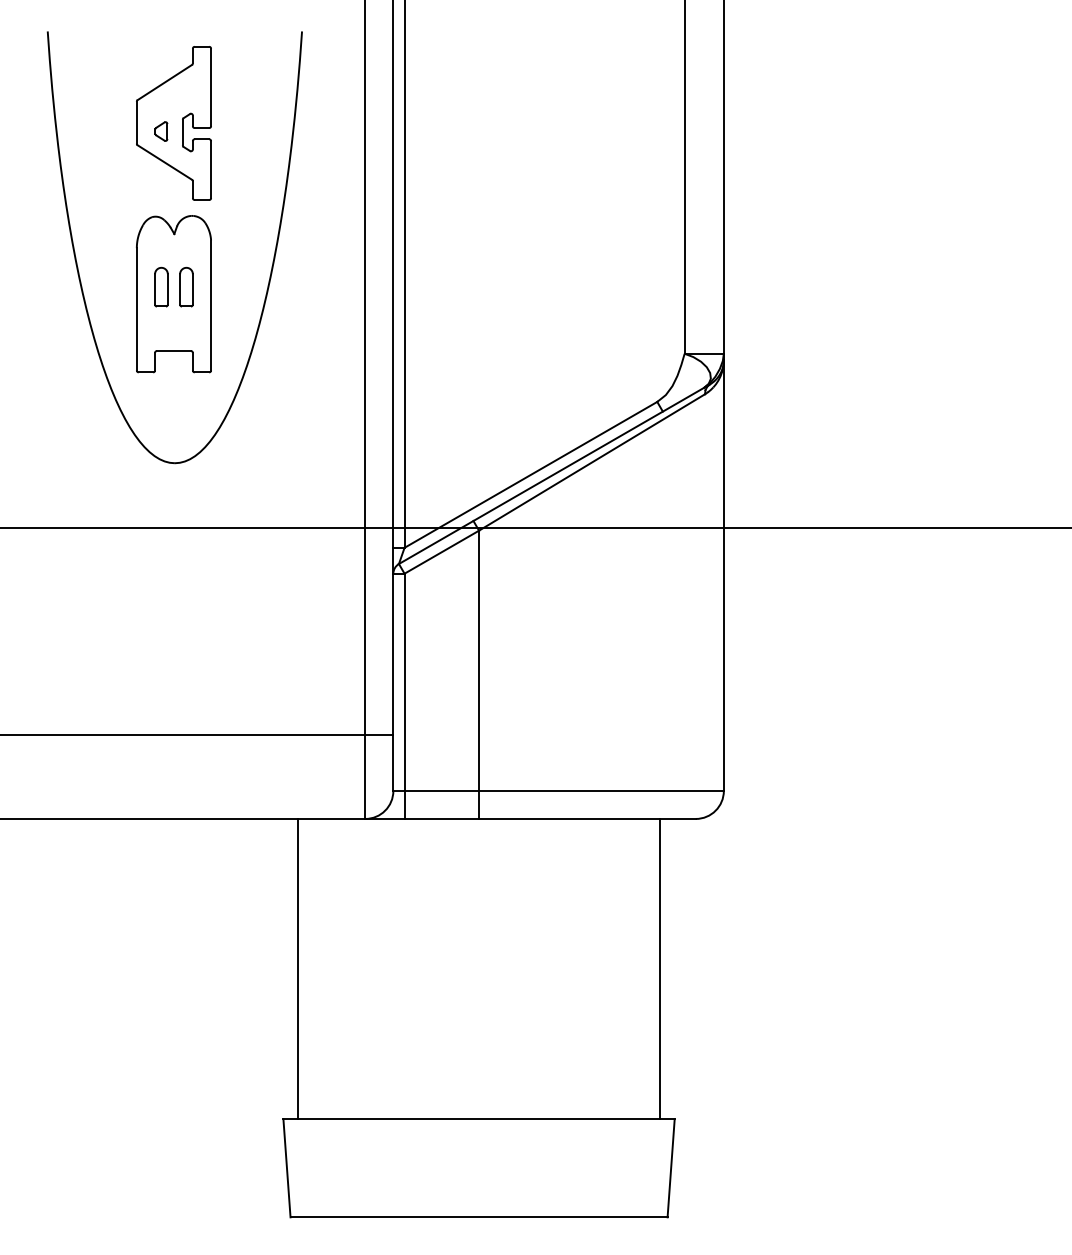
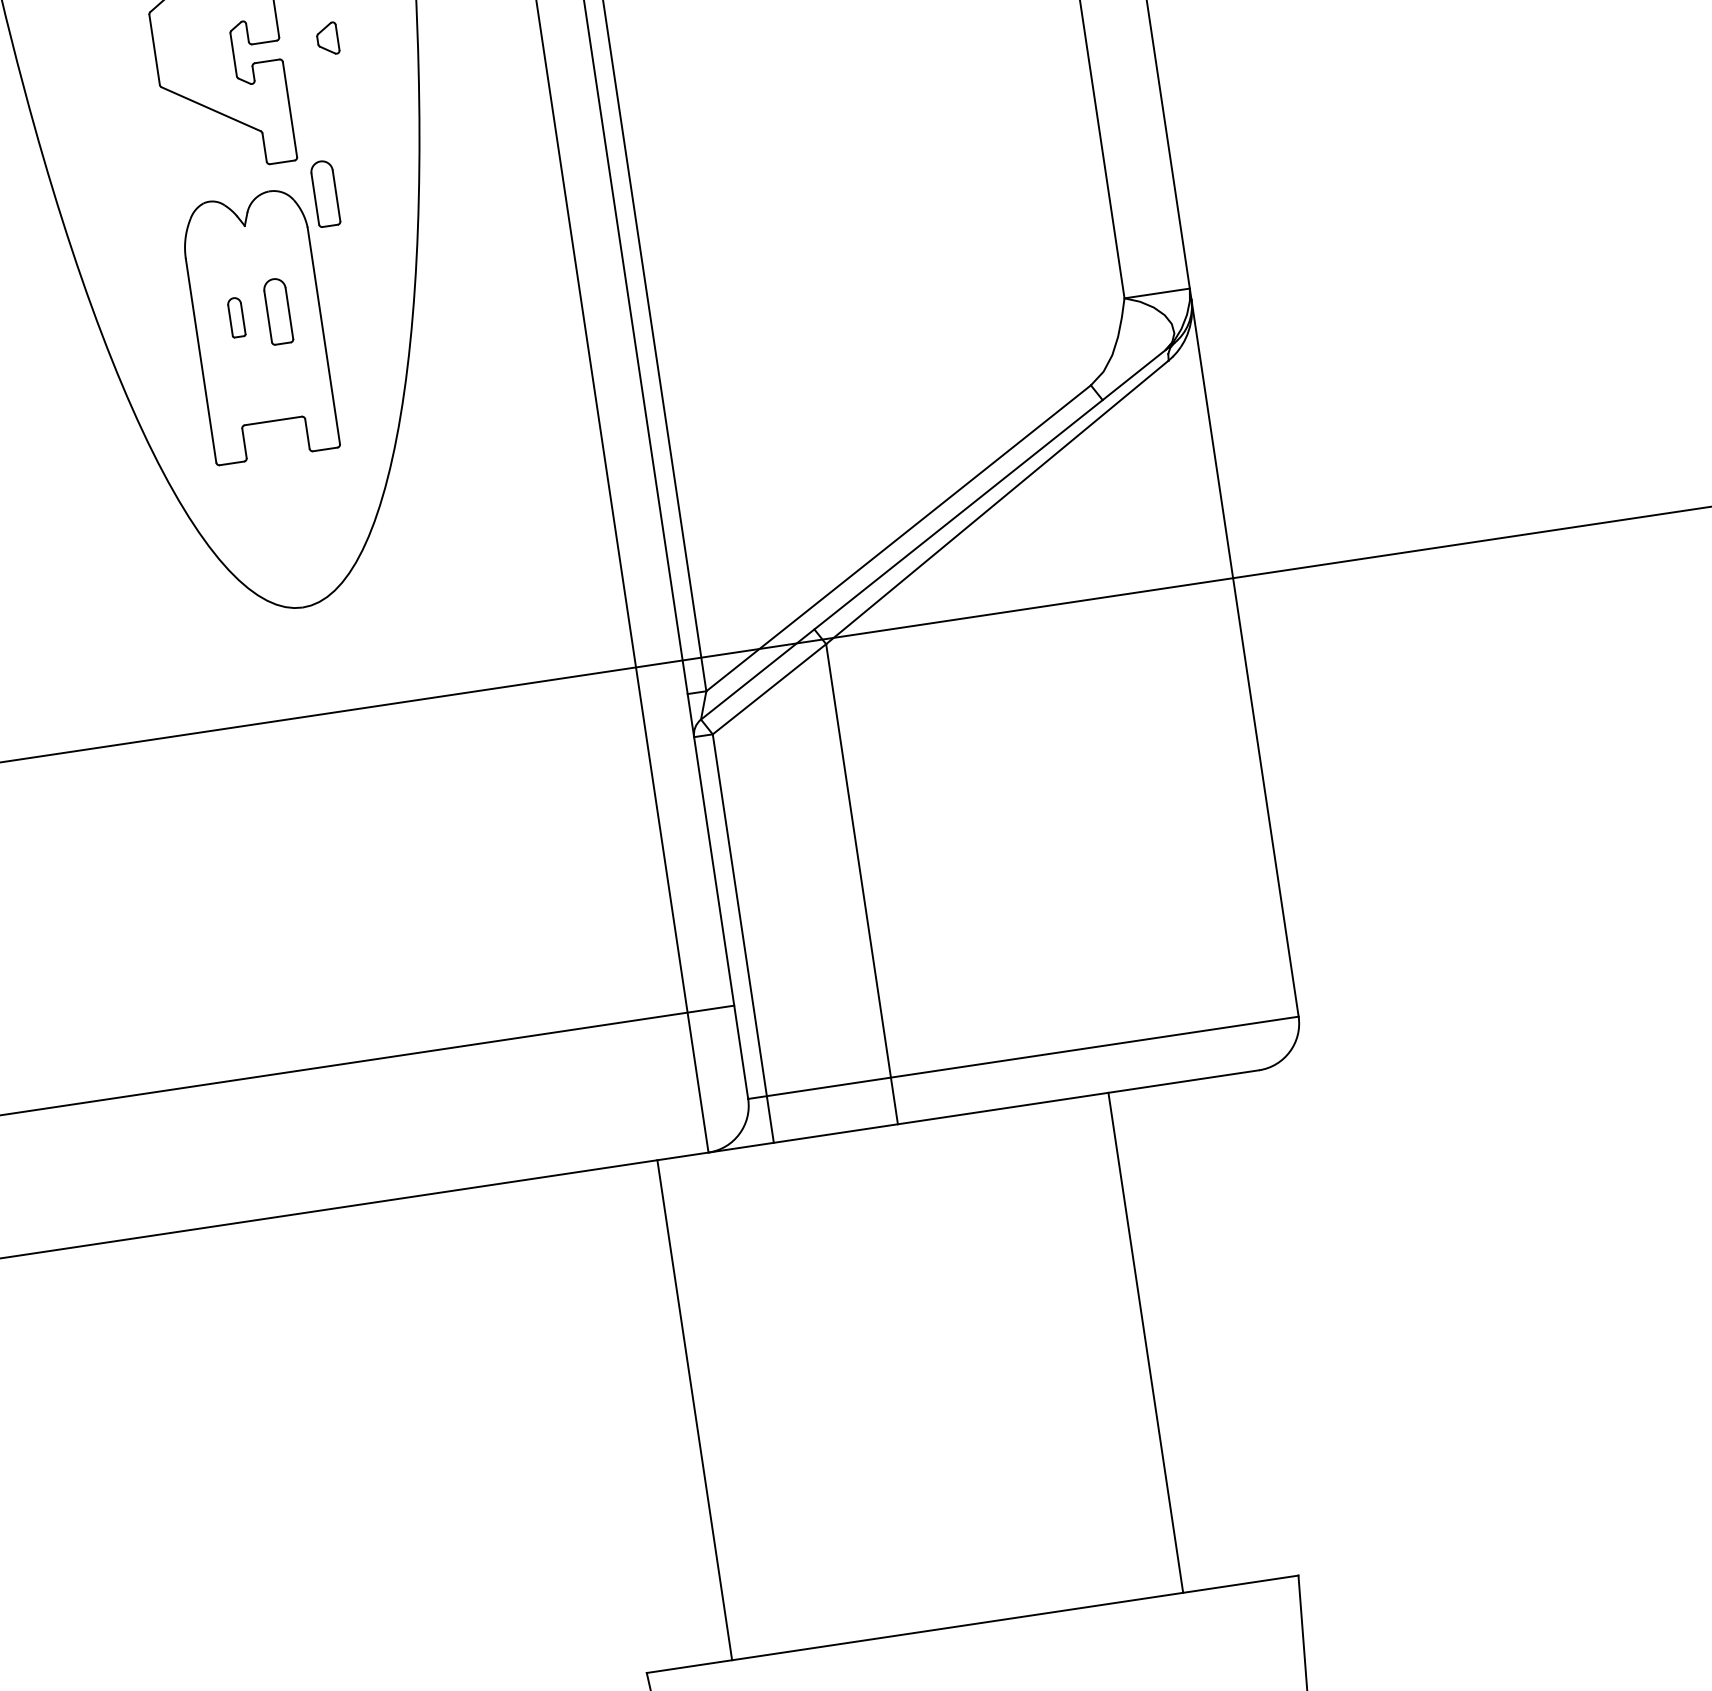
part: (161, 131) -> (327, 38), moved
part: (224, 221) -> (325, 192), added
part: (161, 286) -> (236, 316), size x0.6
line: (297, 968) -> (694, 1409), moved
line: (660, 968) -> (1145, 1341), moved

